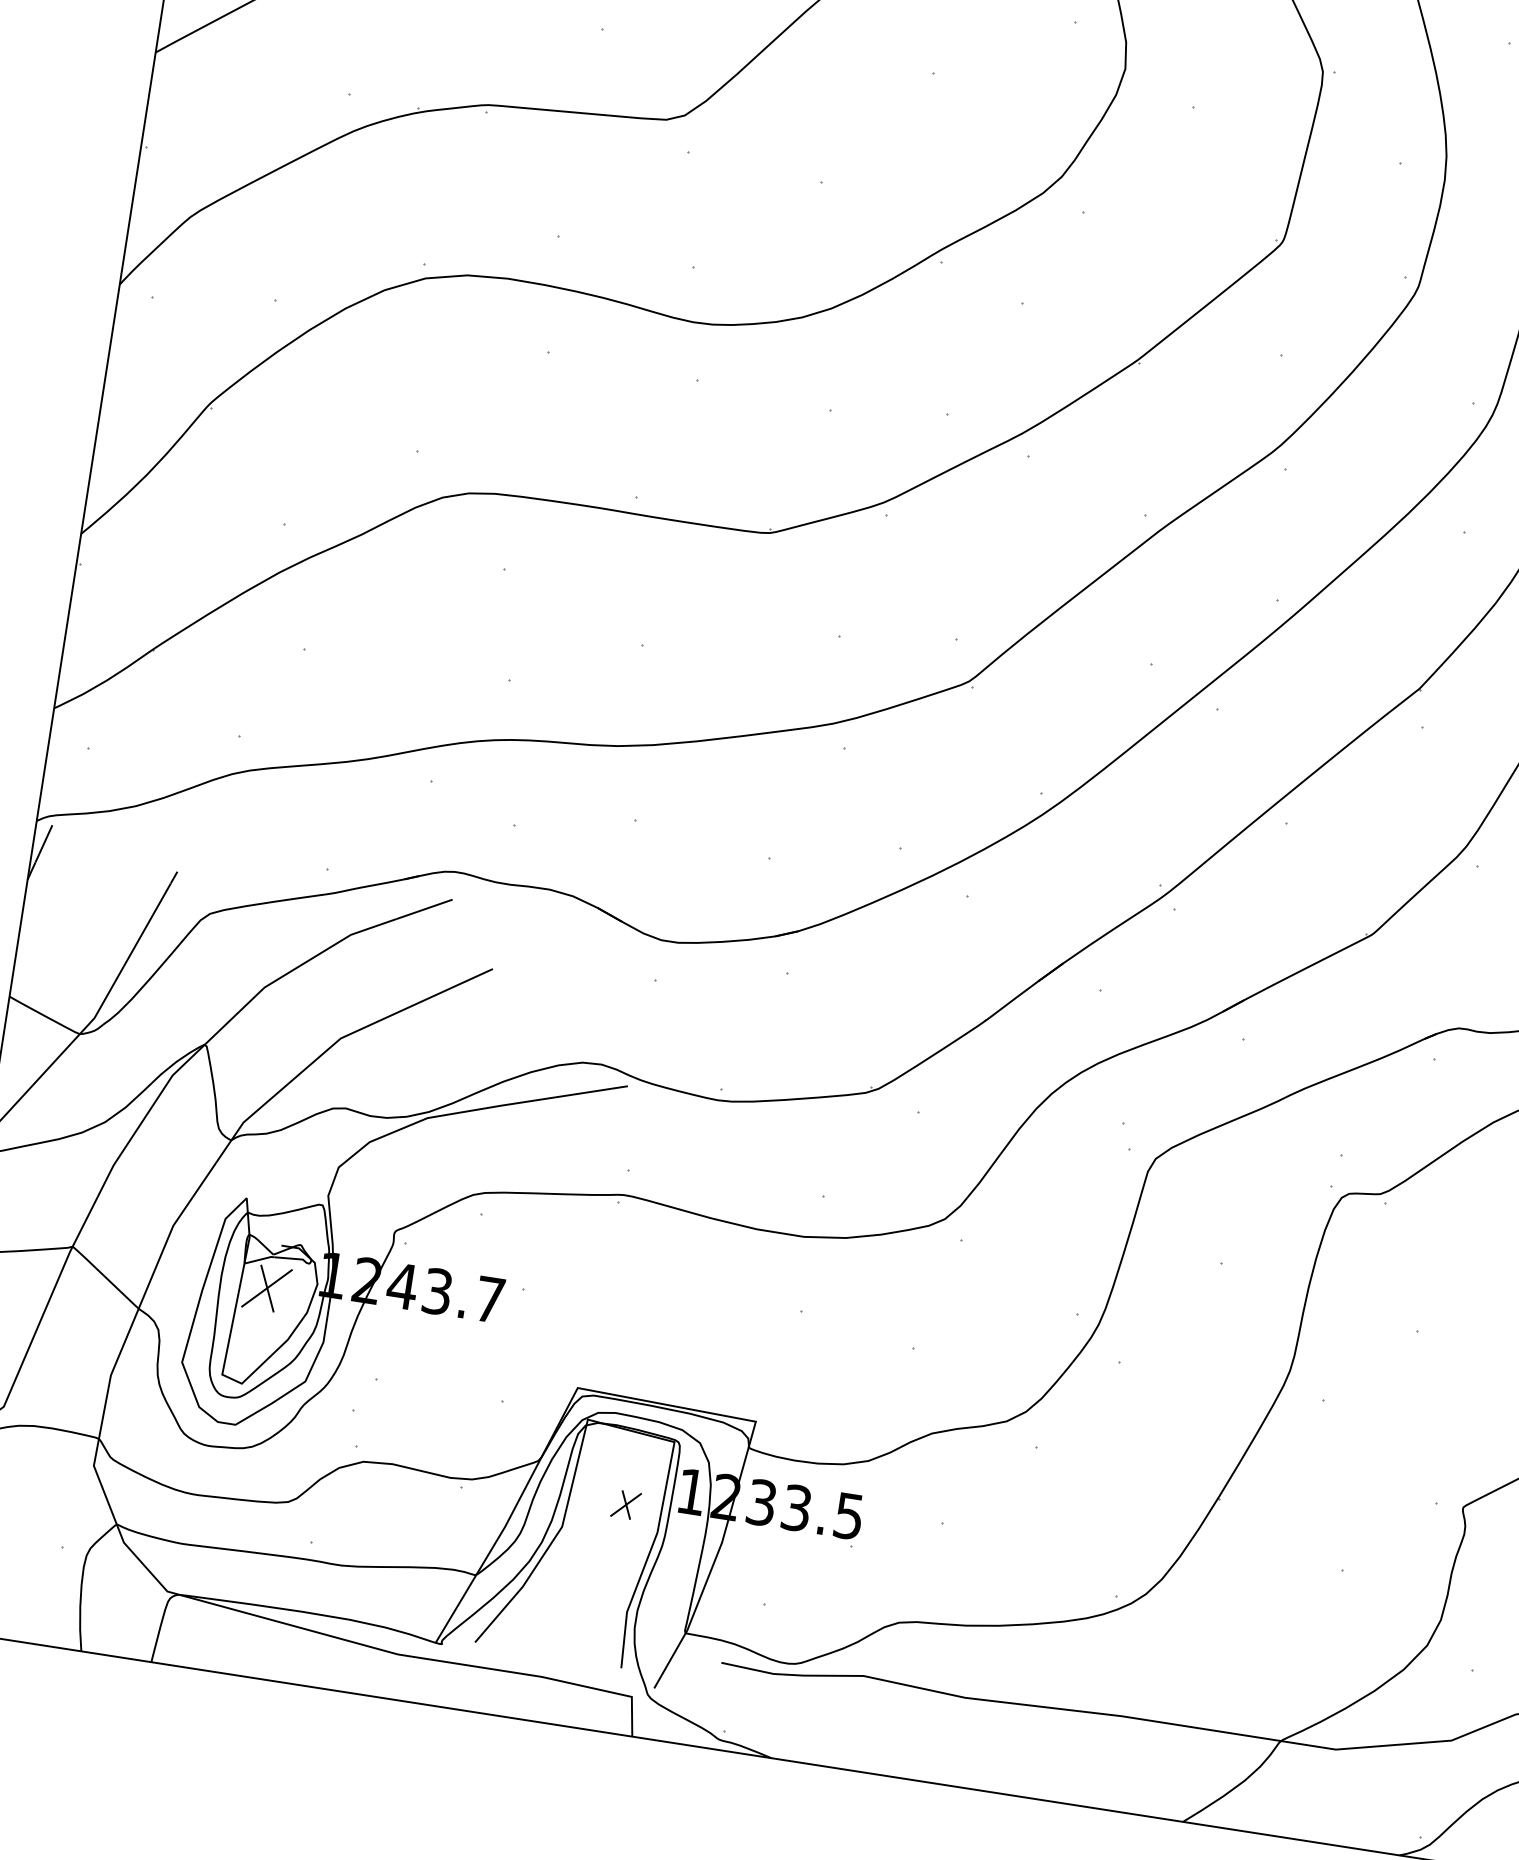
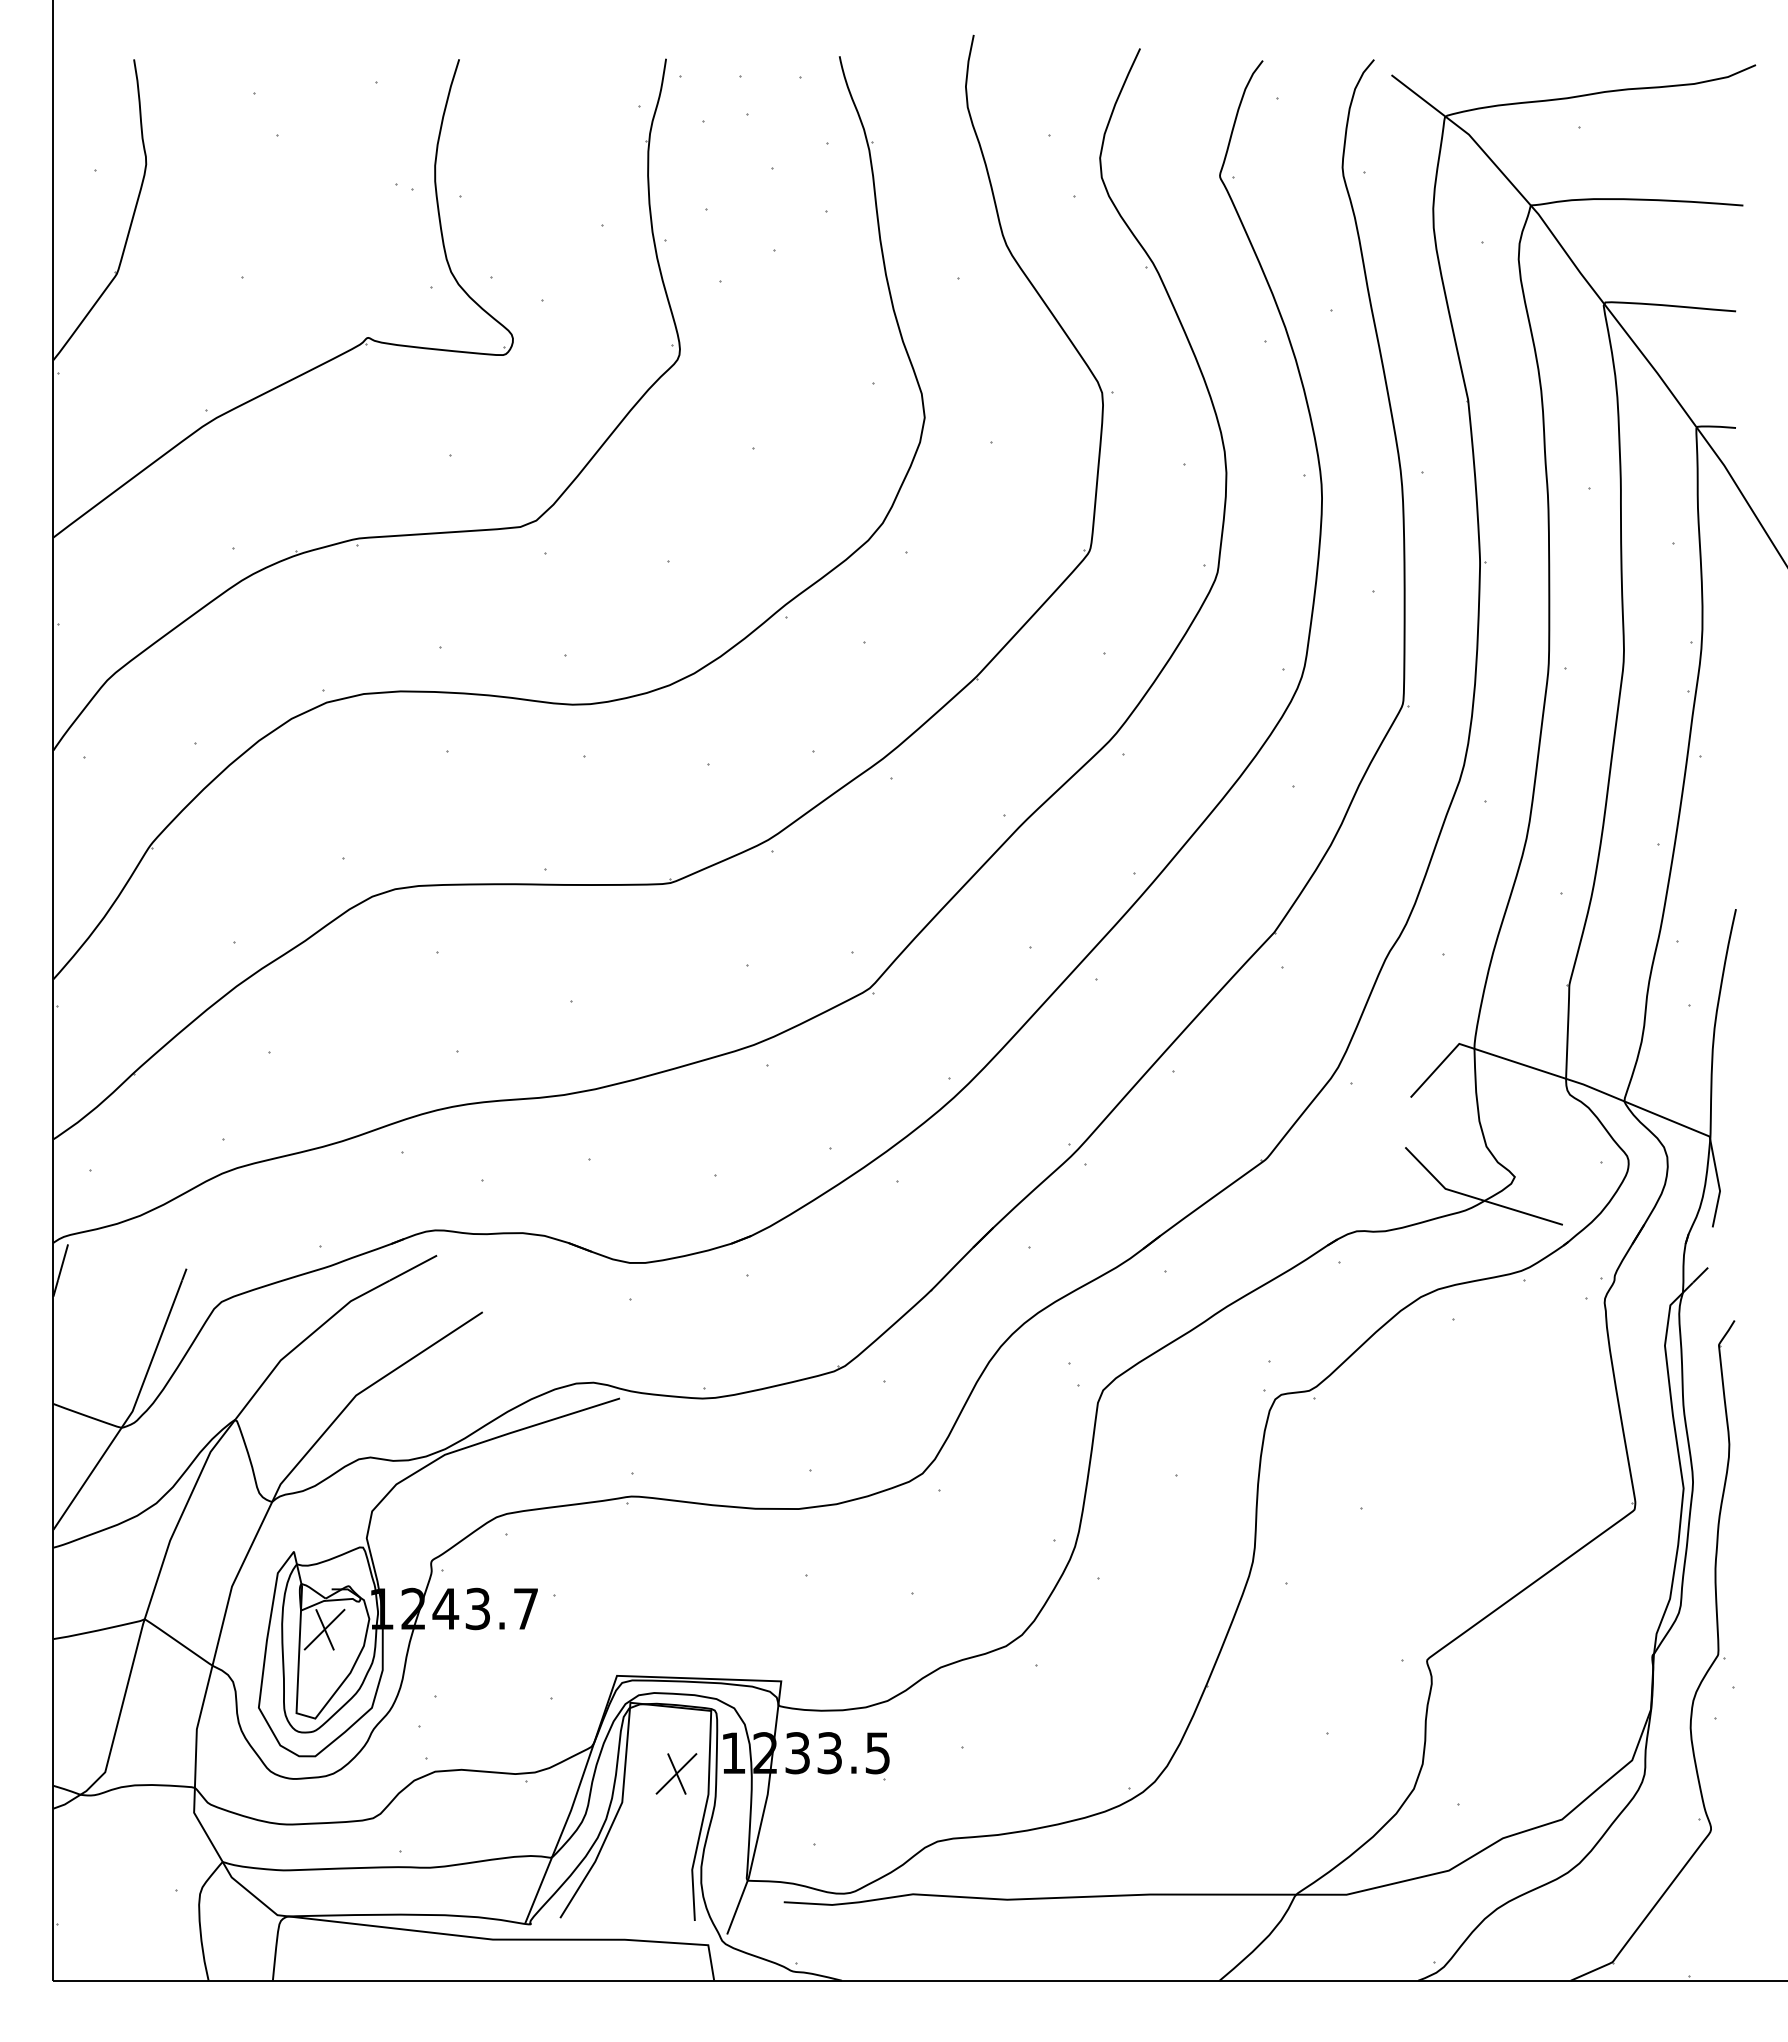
part: (626, 1504) -> (676, 1773), size x1.67

